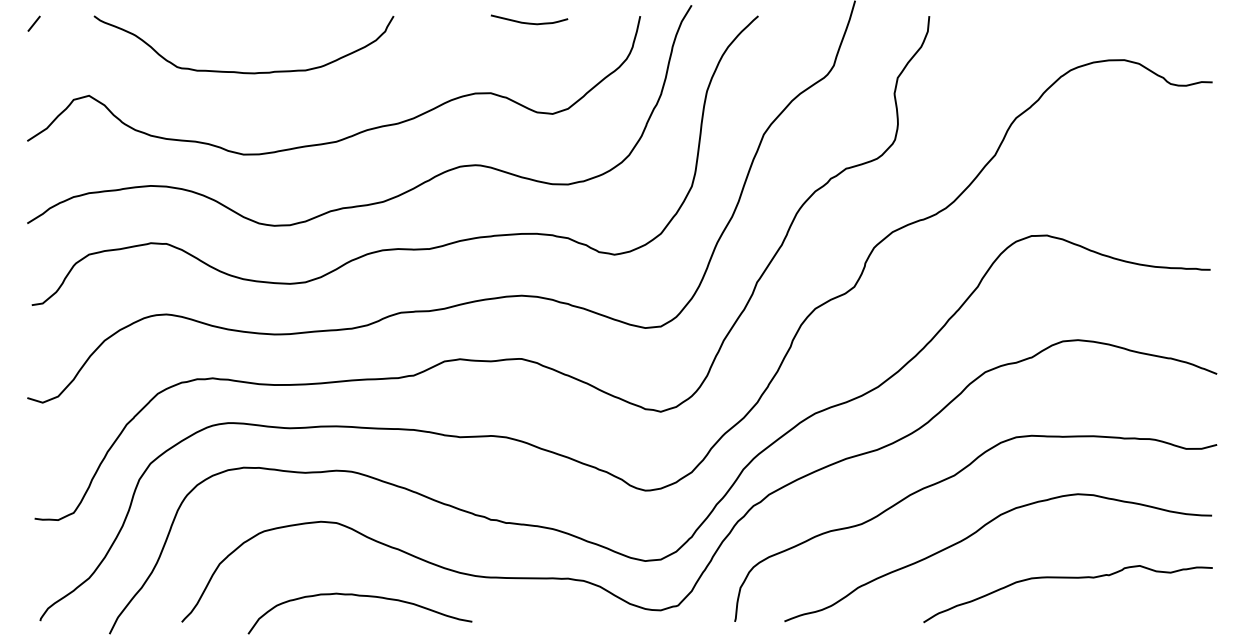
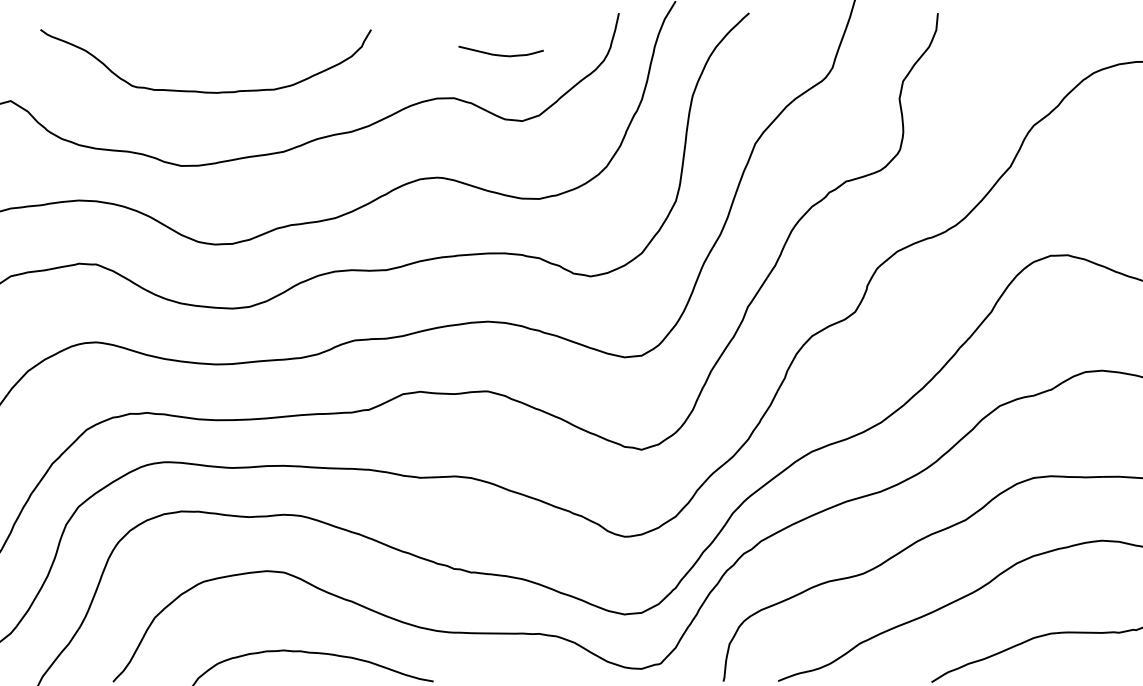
curve: (529, 22) -> (501, 54), moved
curve: (240, 71) -> (202, 90), moved

